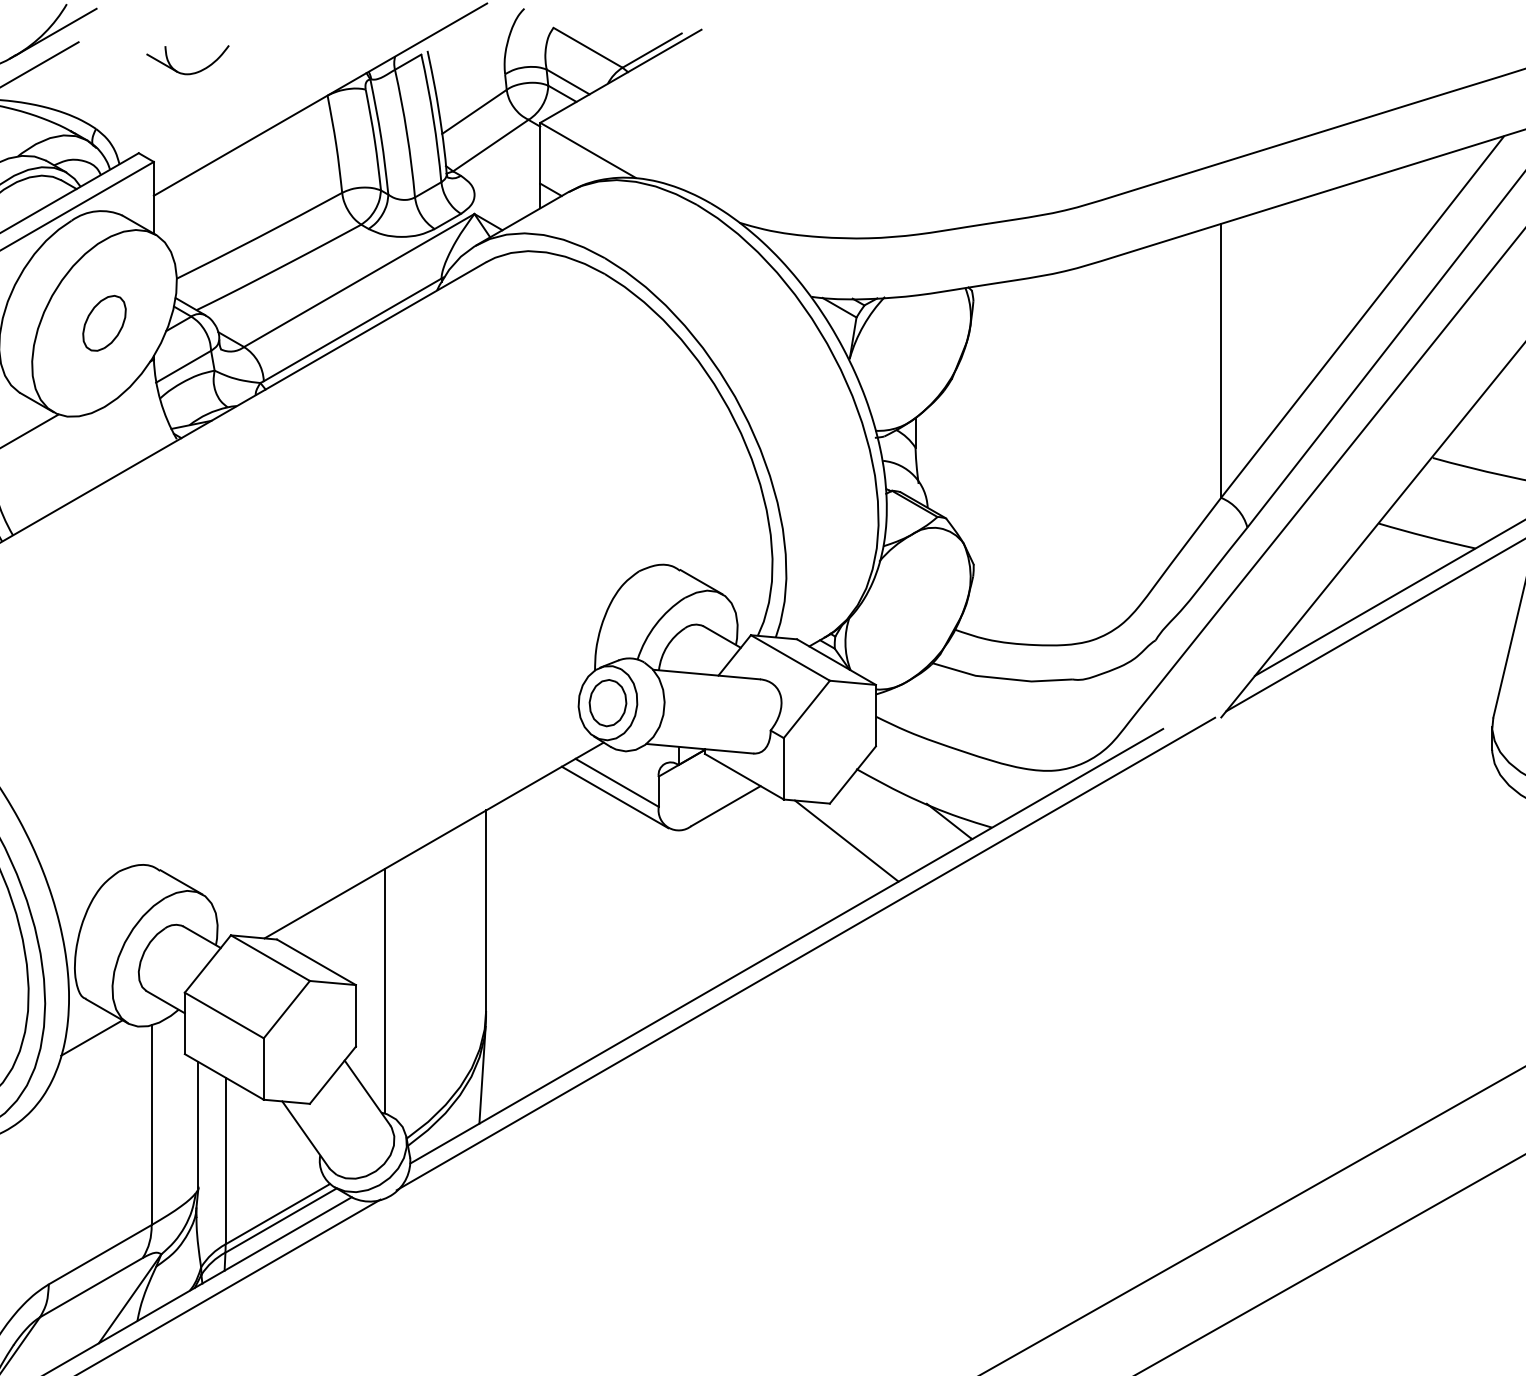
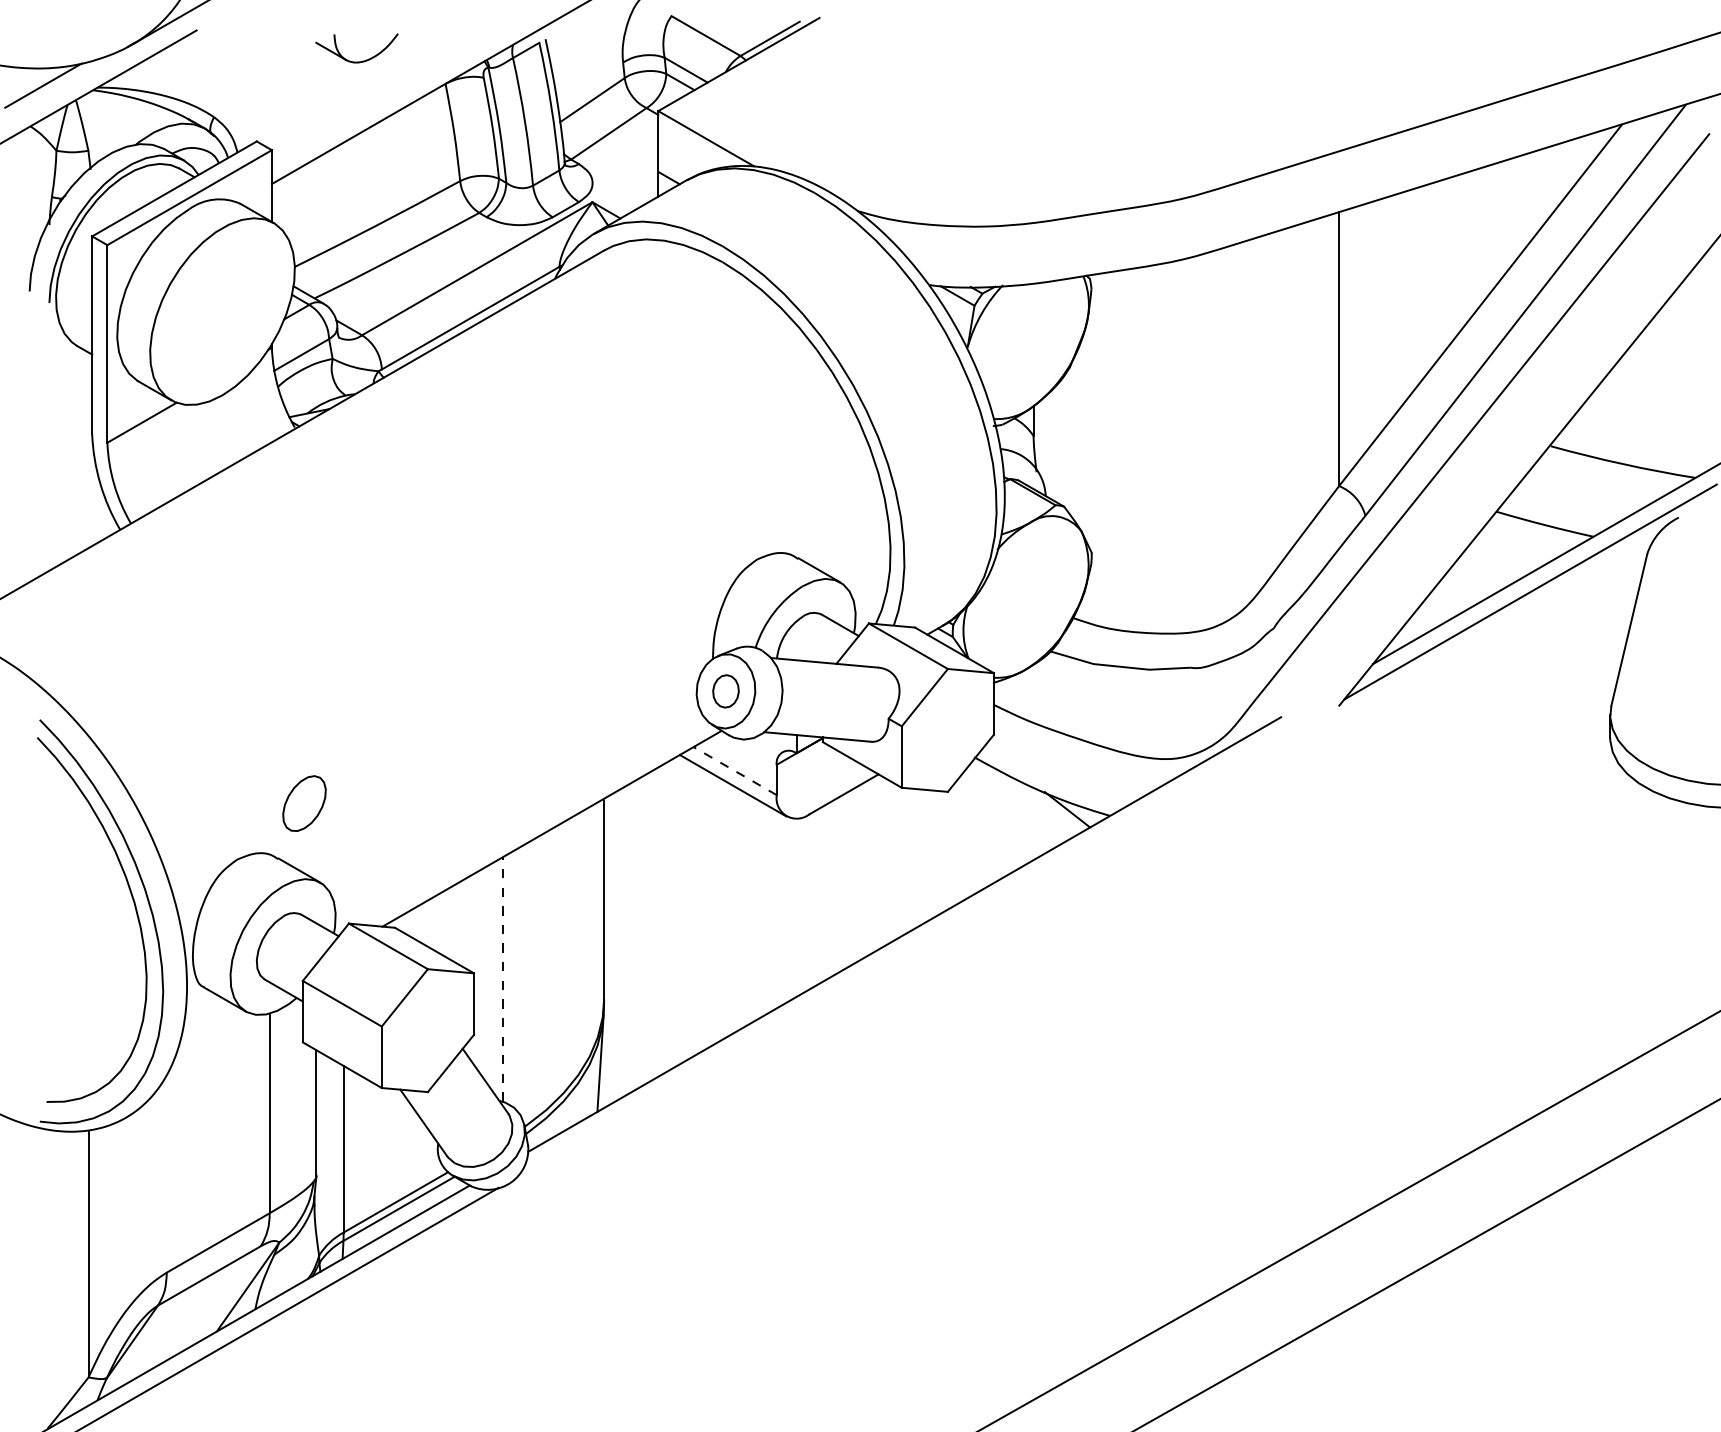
part: (187, 73) -> (356, 61), moved
part: (104, 323) -> (304, 803), moved
part: (607, 703) -> (725, 691), size x0.7
line: (616, 782) -> (734, 770), solid -> dashed
line: (846, 840) -> (964, 828), removed
line: (805, 954) -> (923, 942), removed
line: (384, 990) -> (502, 978), solid -> dashed
line: (91, 1037) -> (209, 1025), removed

